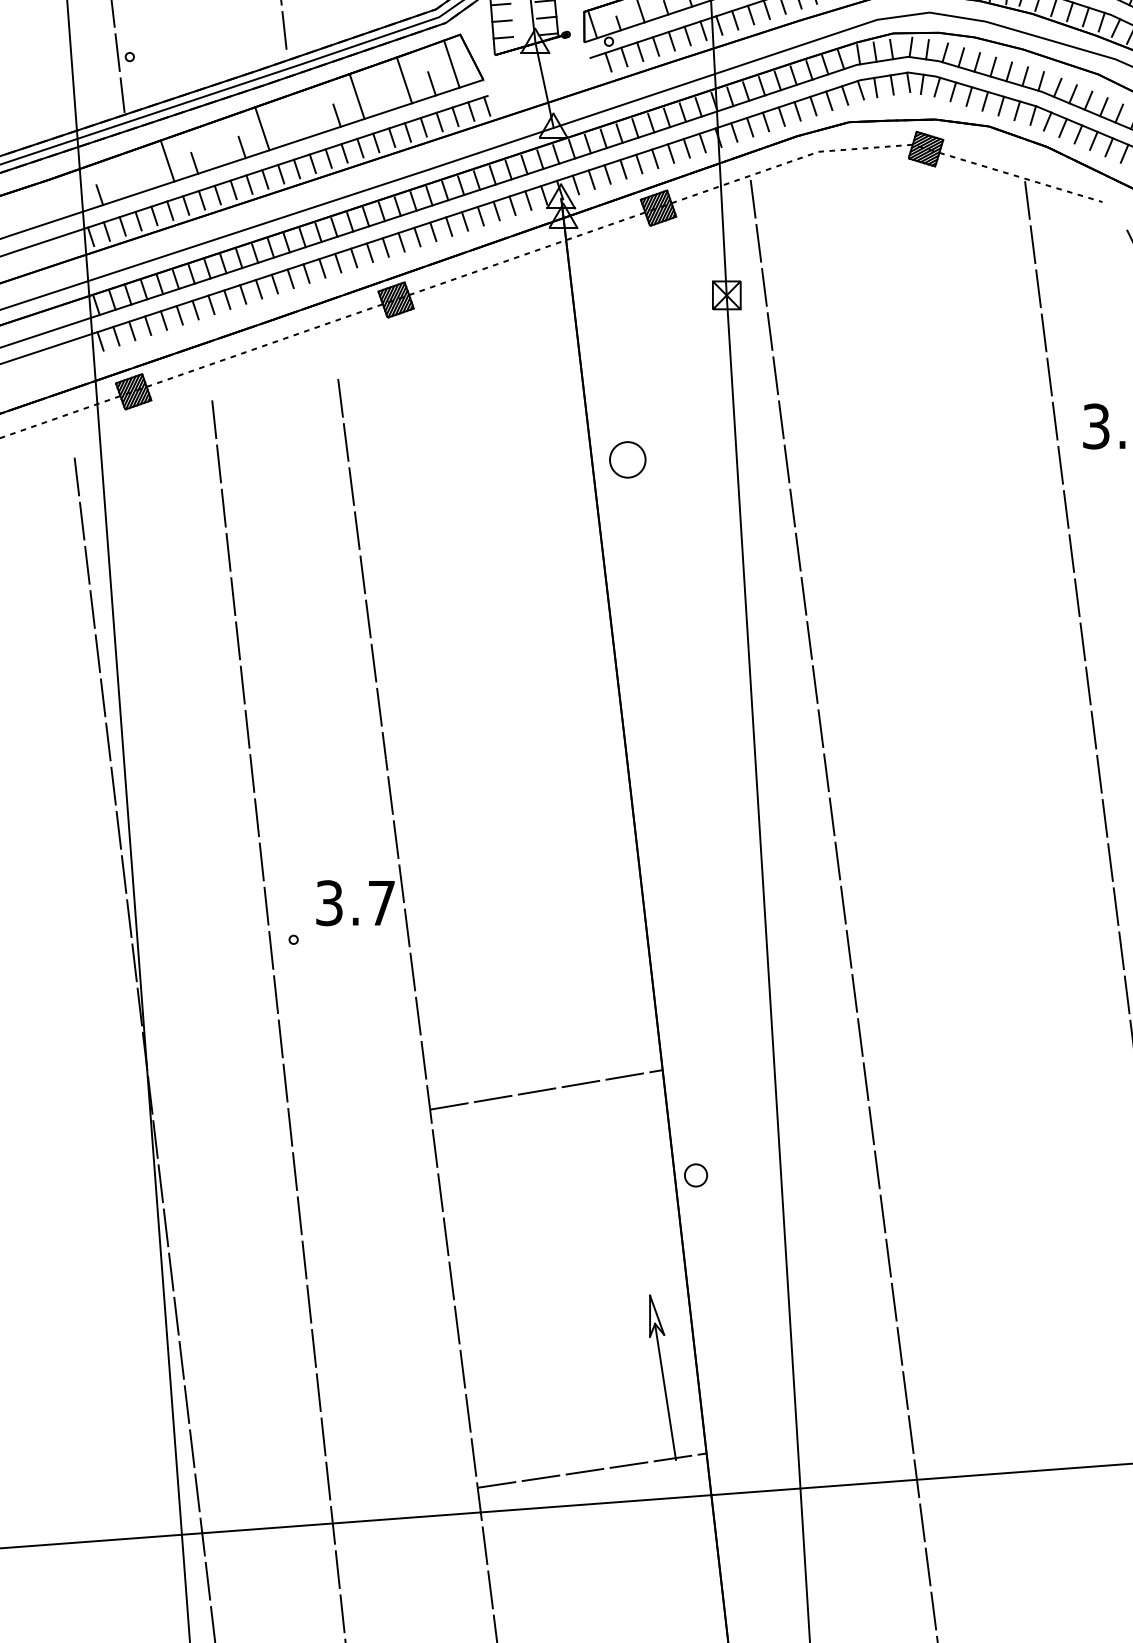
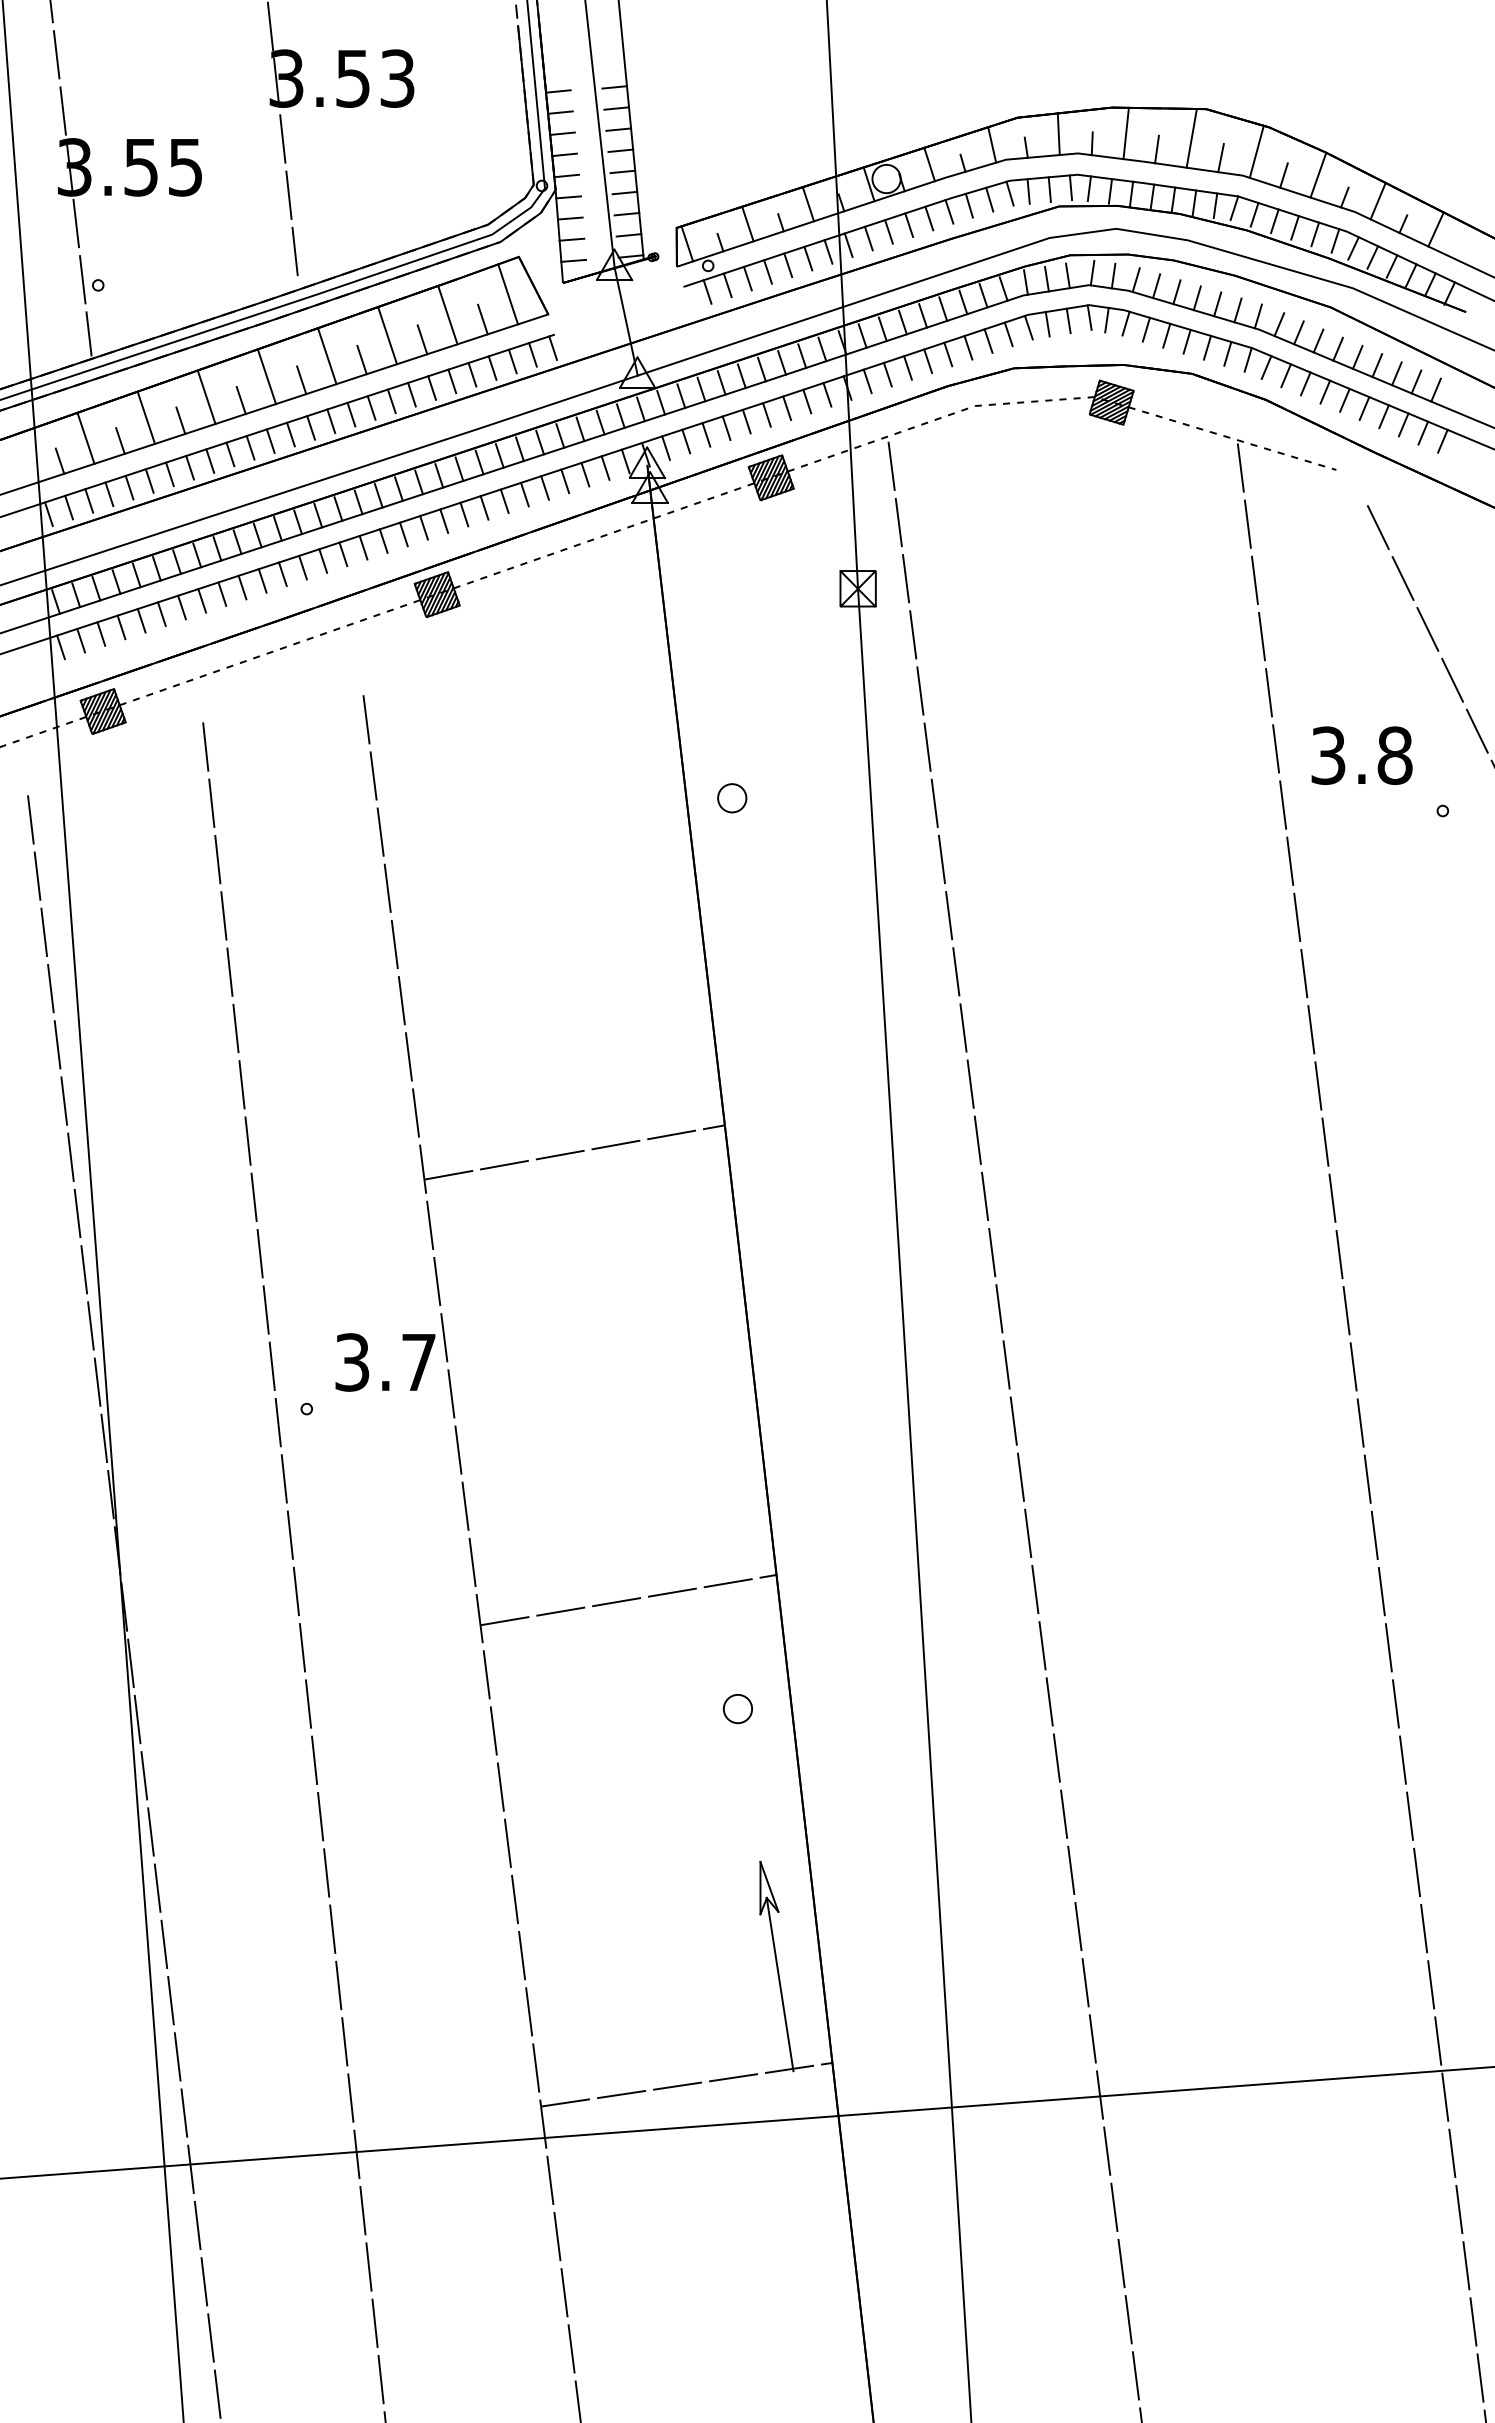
line: (384, 99) -> (422, 339), added
line: (309, 112) -> (326, 356), added
line: (289, 131) -> (301, 380), added
line: (214, 145) -> (206, 397), added
line: (119, 176) -> (85, 437), added
line: (147, 178) -> (120, 440), added
part: (628, 460) -> (732, 798), size x0.62
line: (503, 738) -> (574, 1152), added
part: (695, 1175) -> (737, 1709), moved

